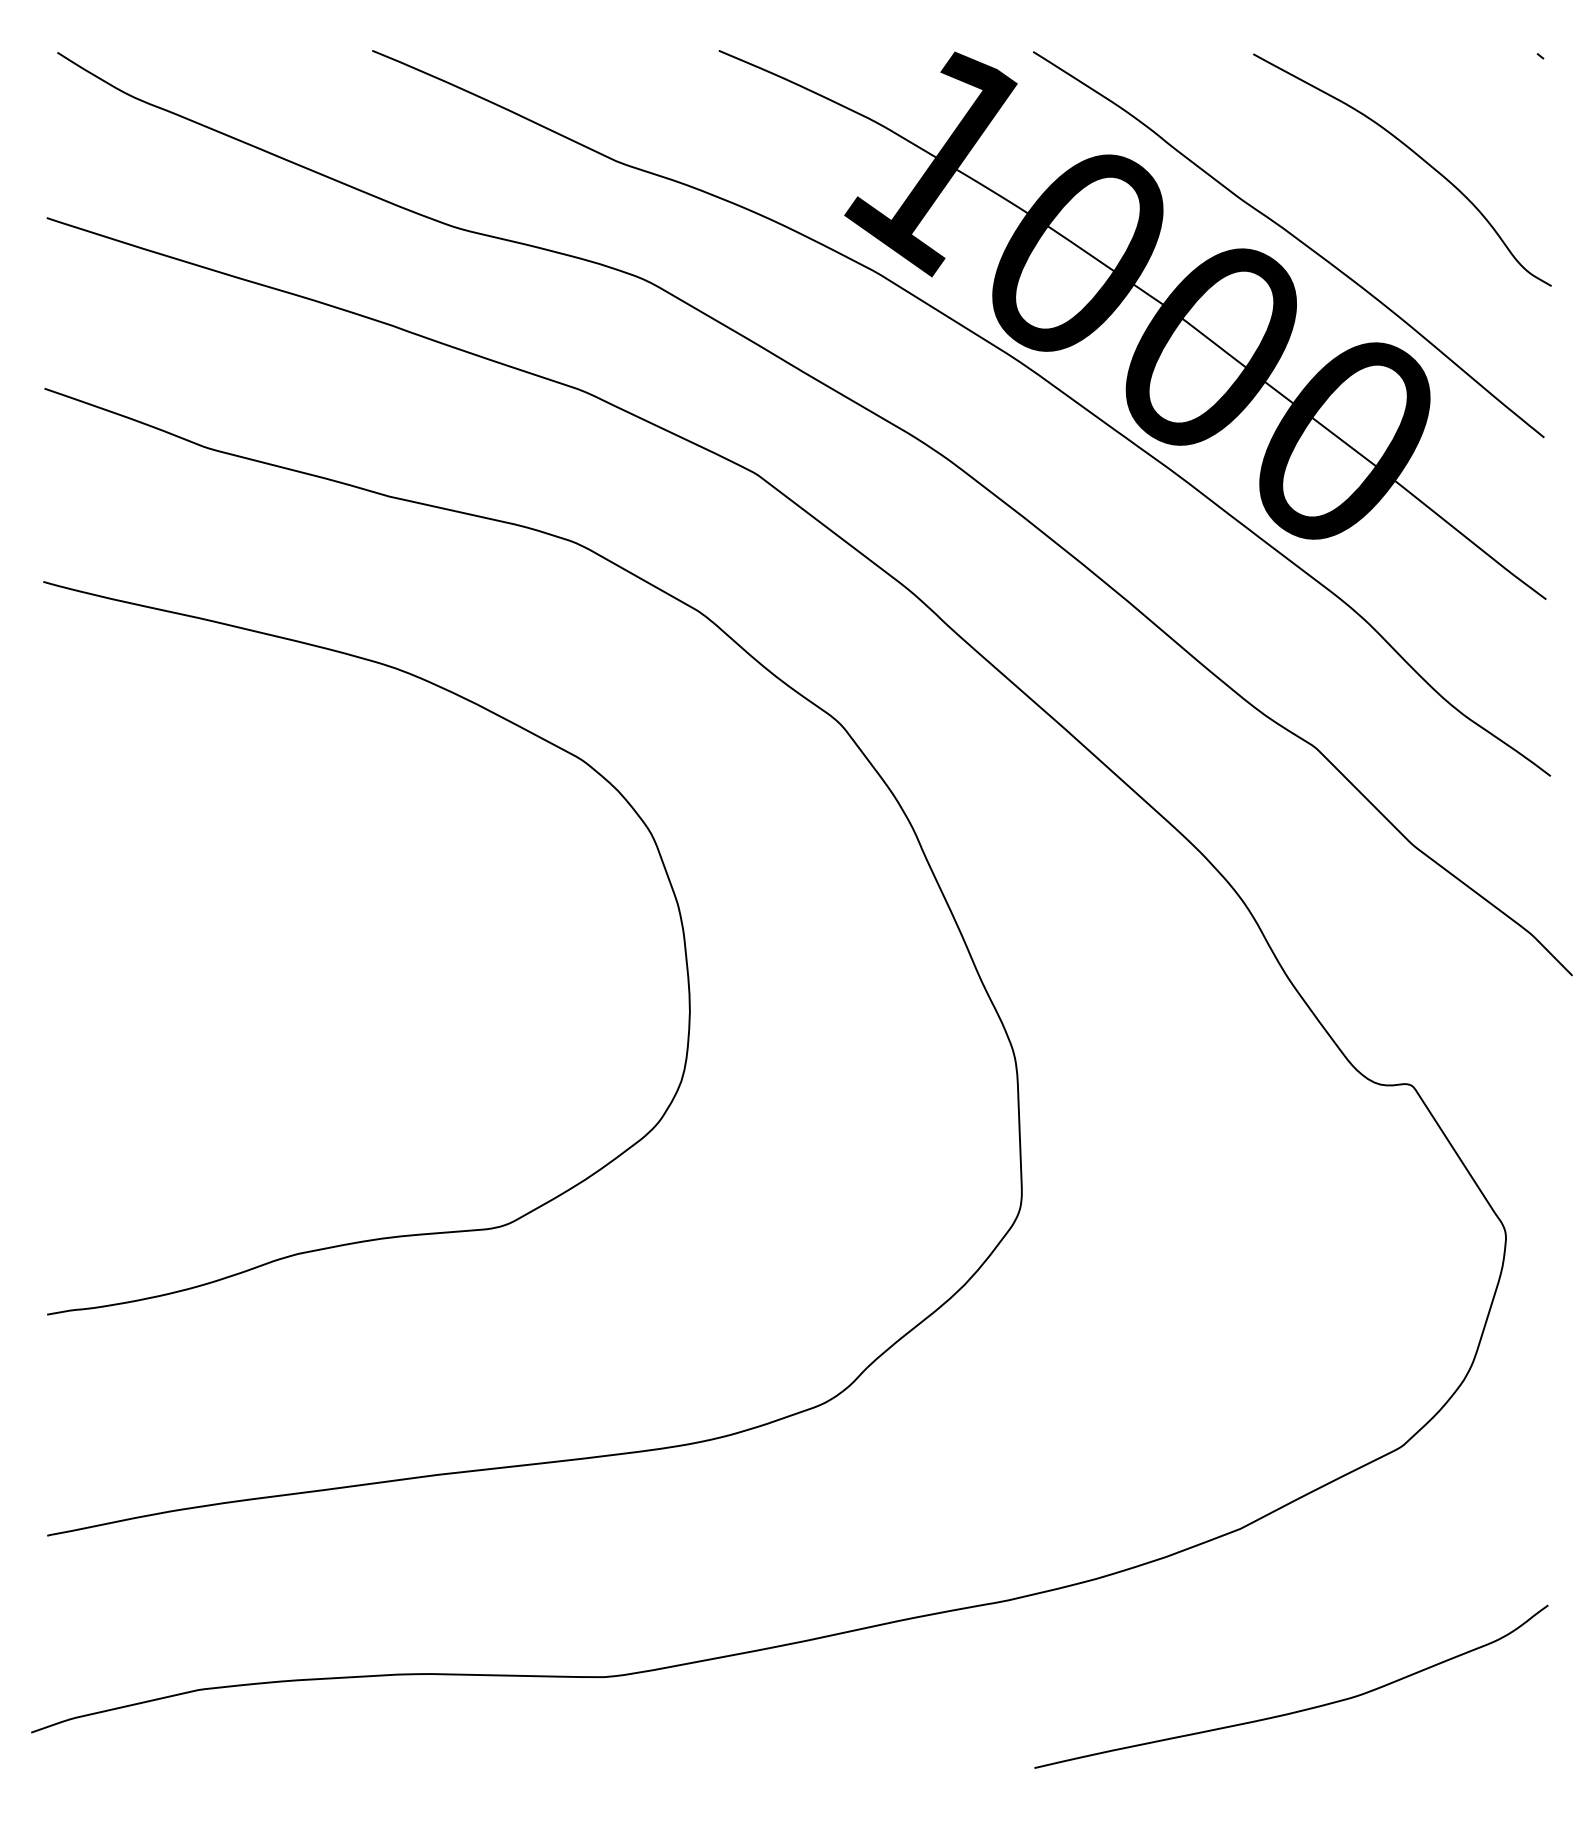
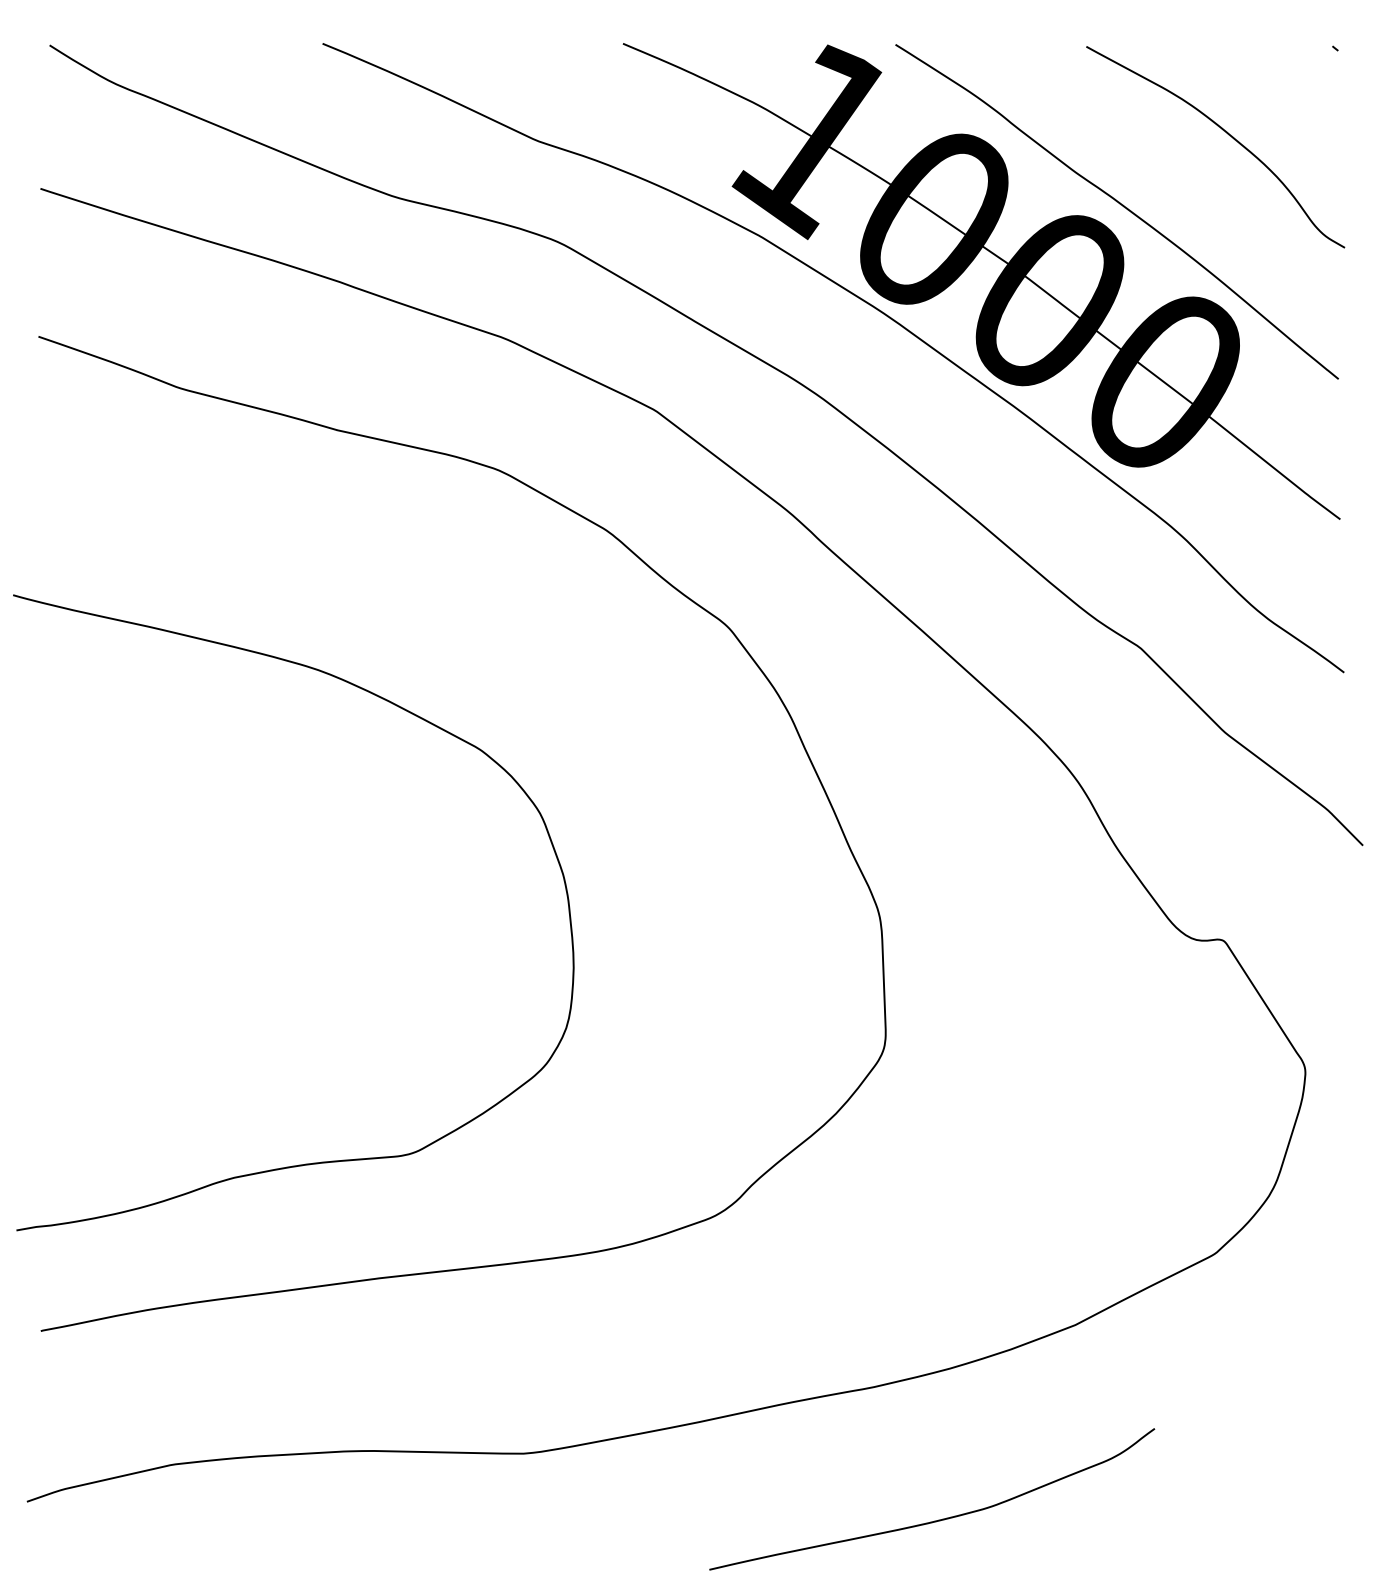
curve: (497, 716) -> (406, 711), moved
curve: (1297, 1710) -> (937, 1519), moved

